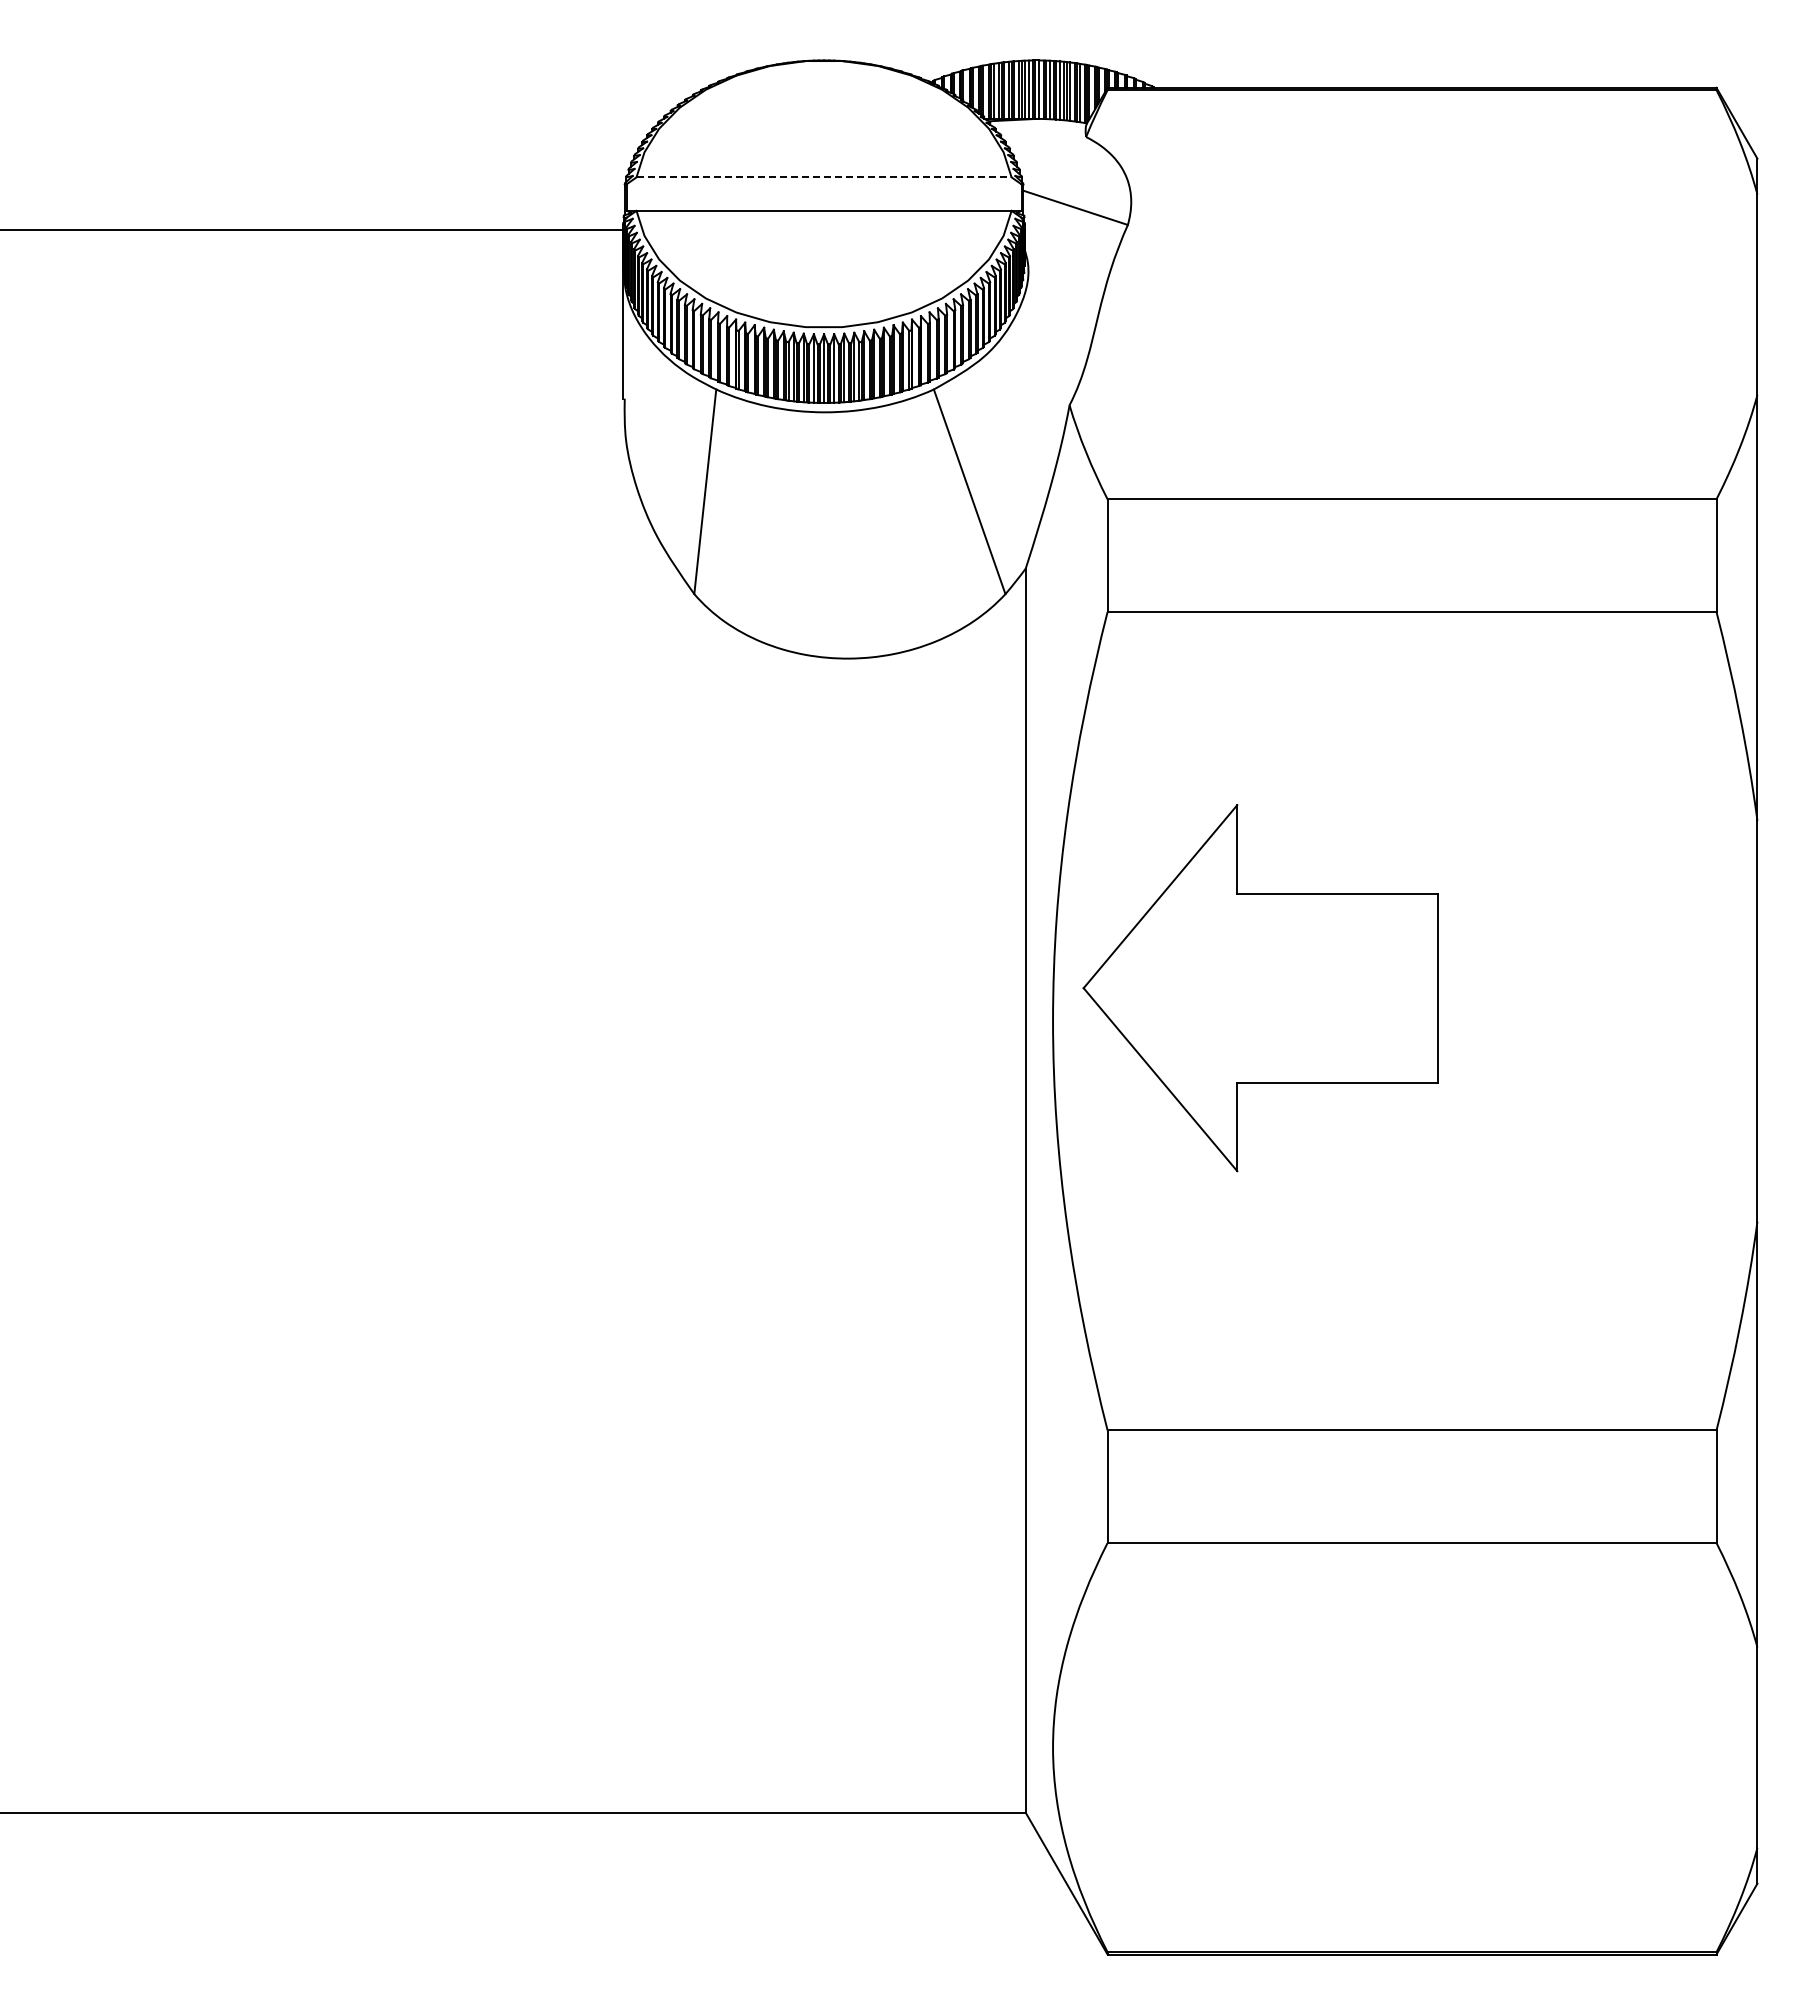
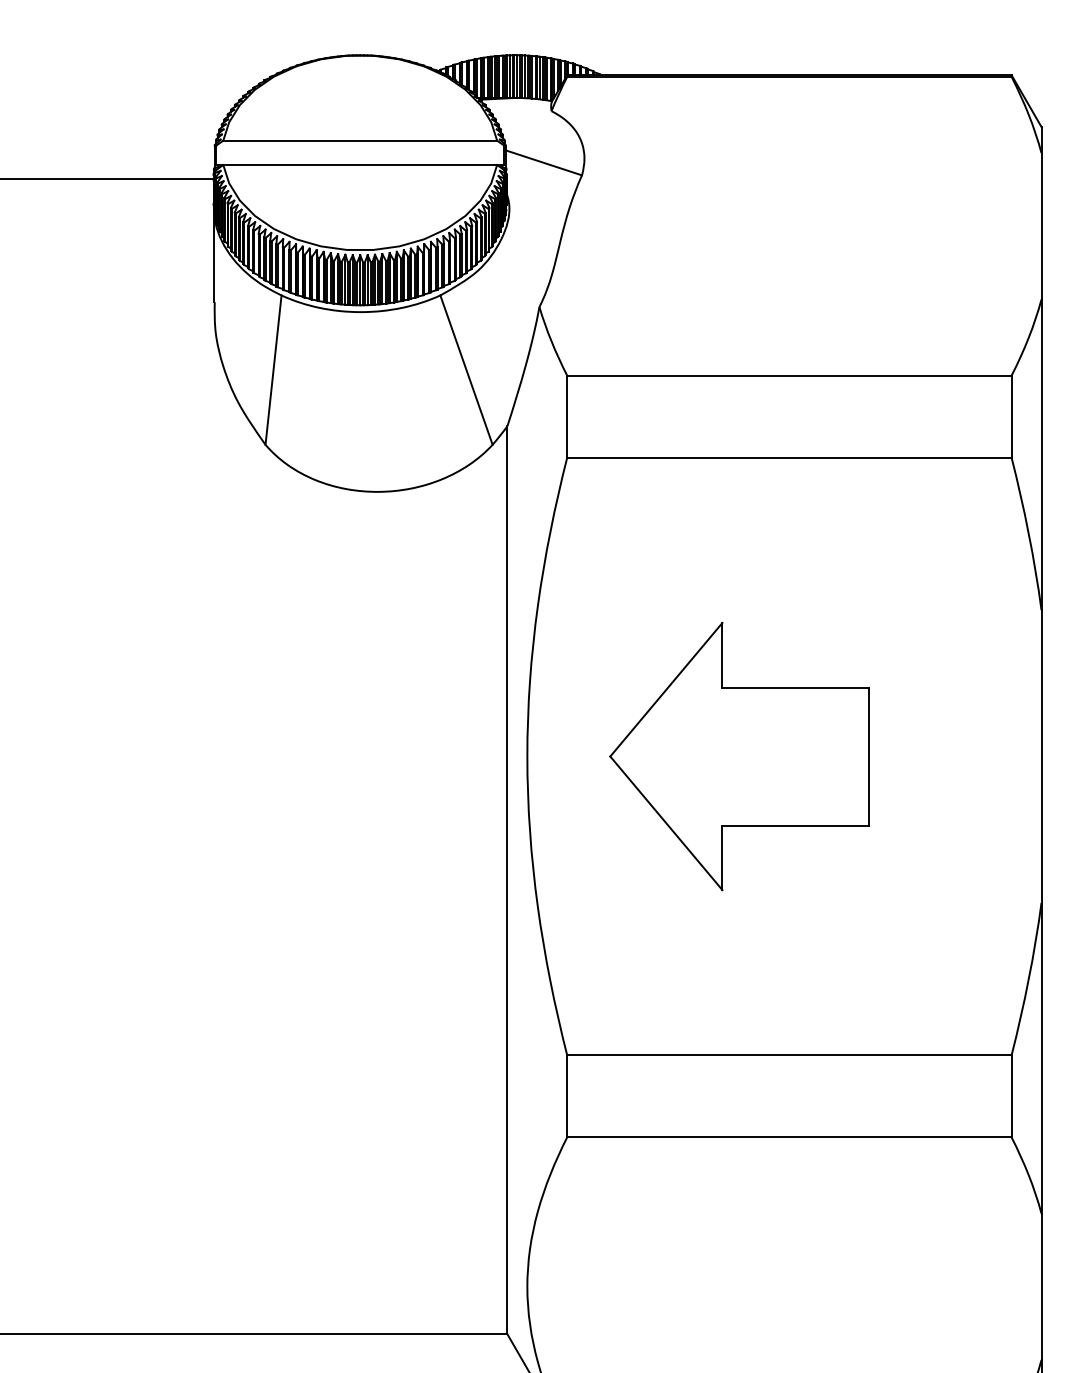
line: (824, 177) -> (360, 140), dashed -> solid
part: (1260, 988) -> (739, 756), moved

